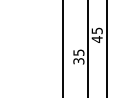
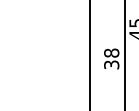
text: (78, 52) -> (111, 52), 35 -> 38

